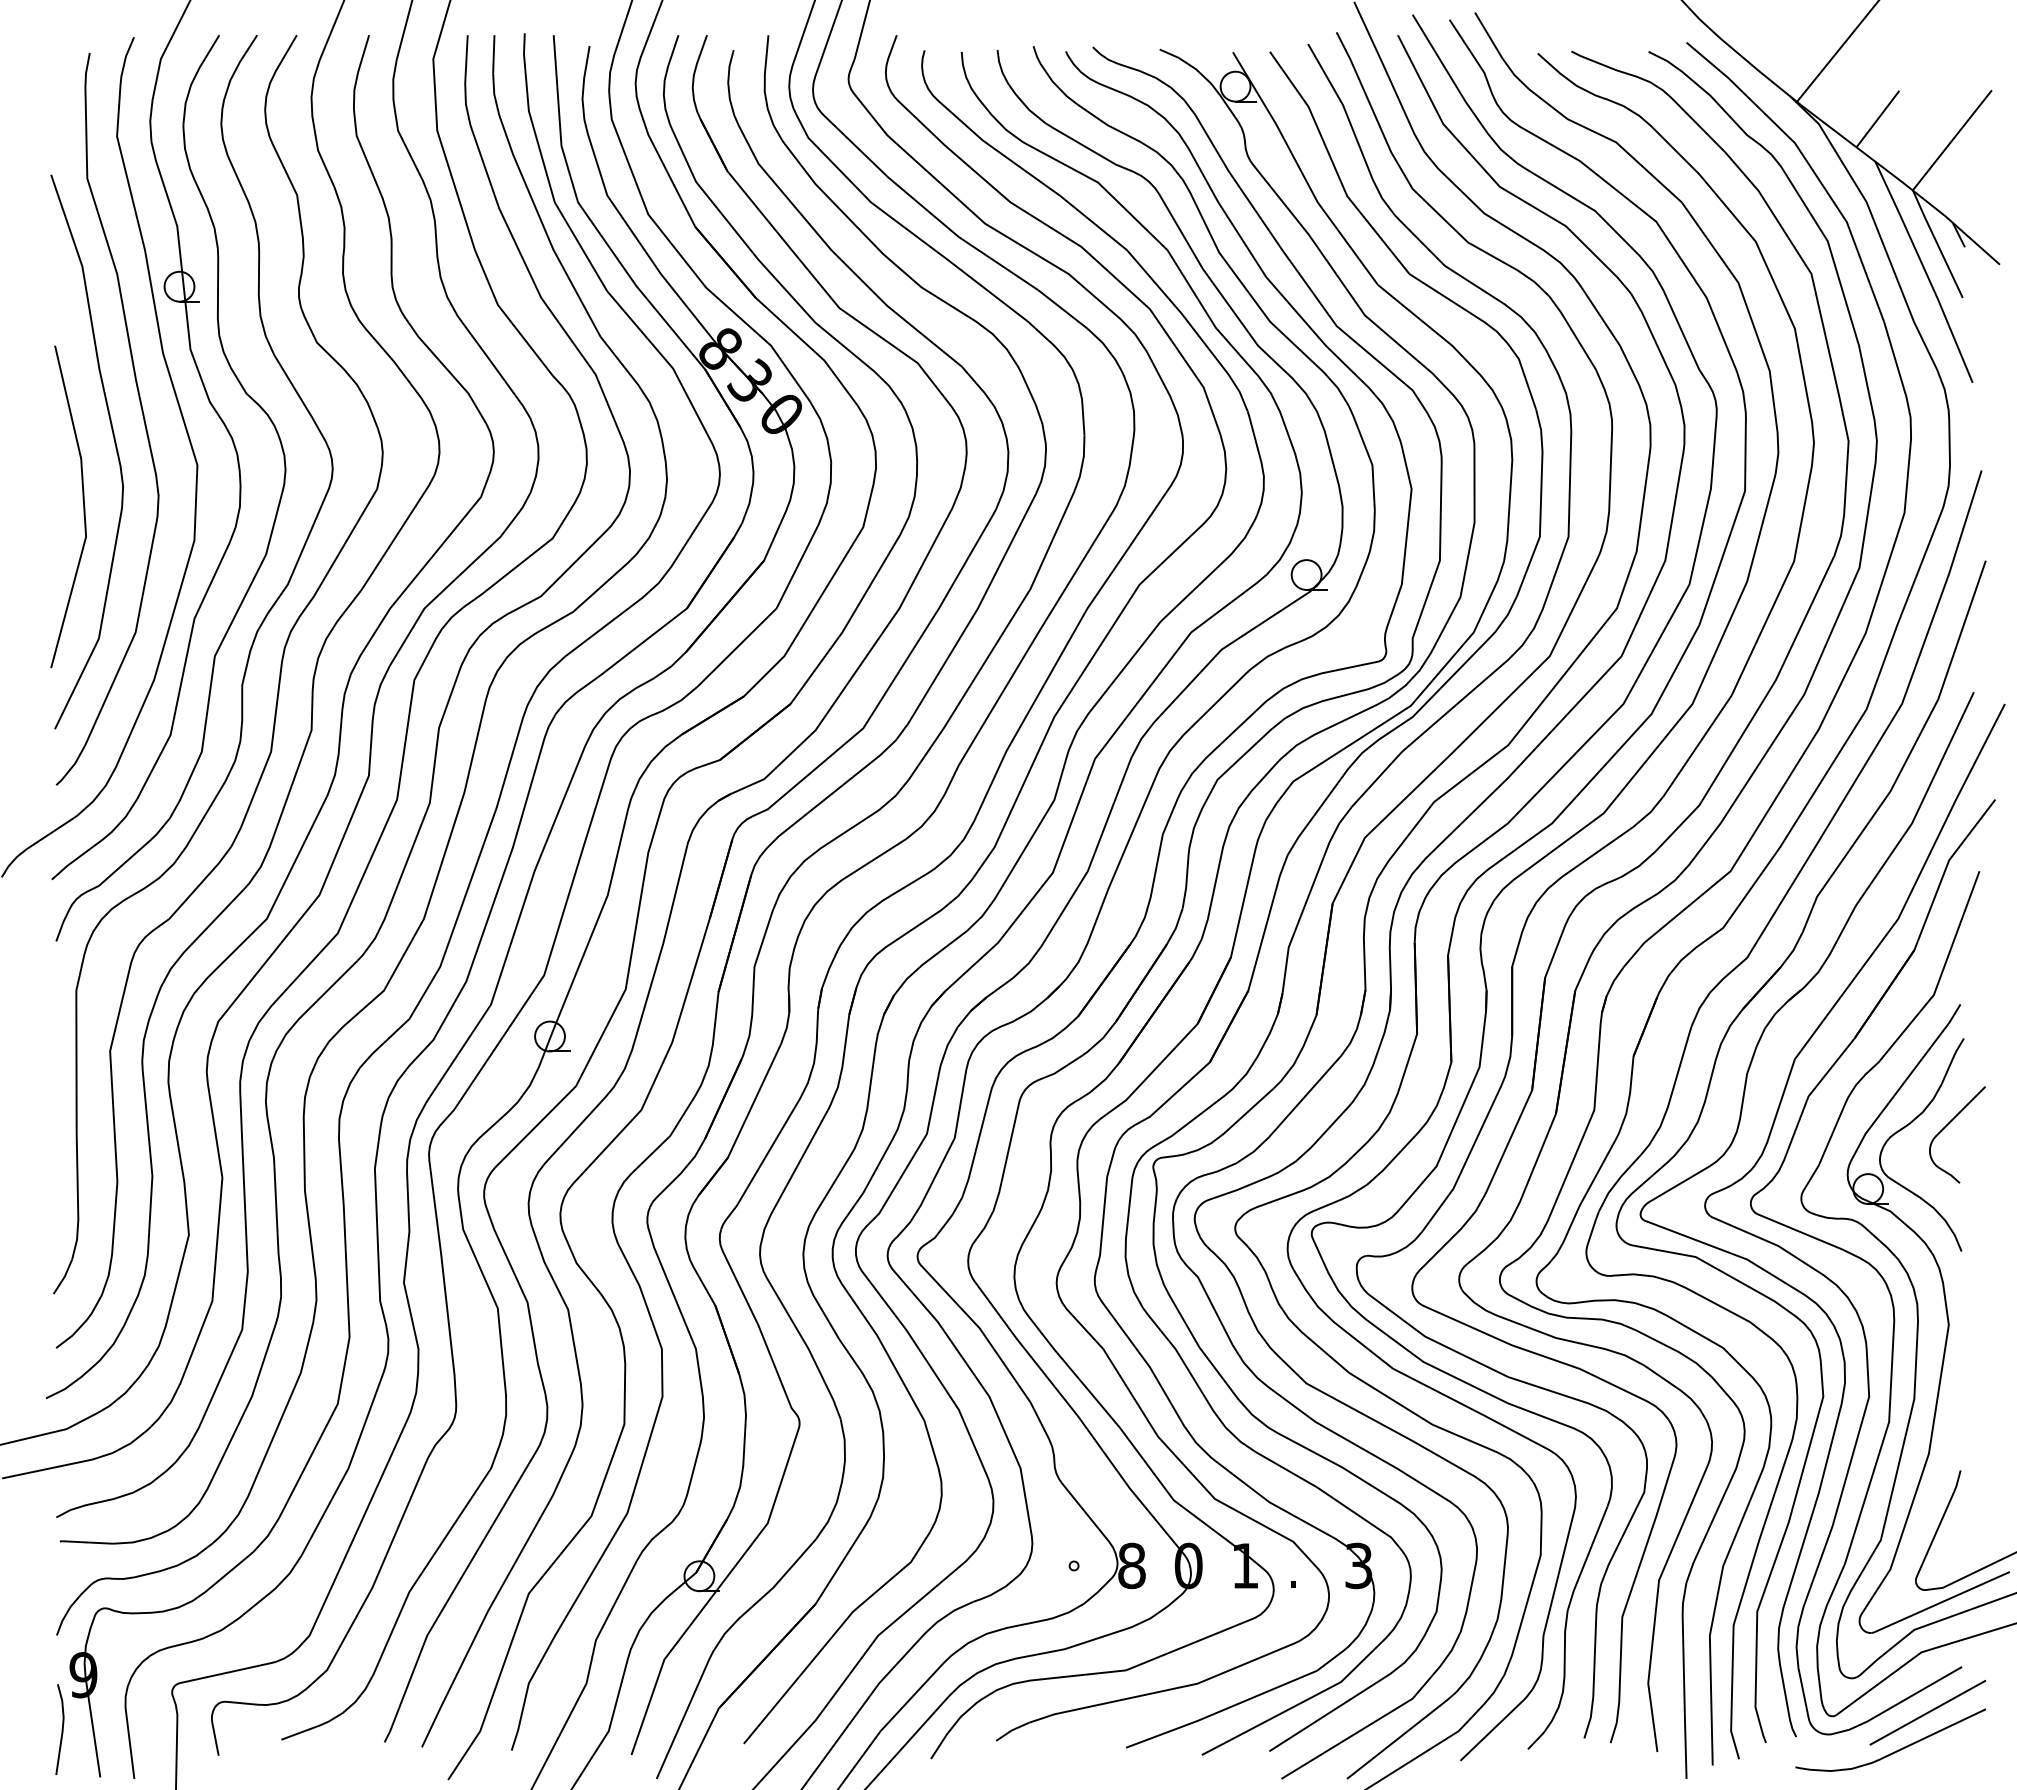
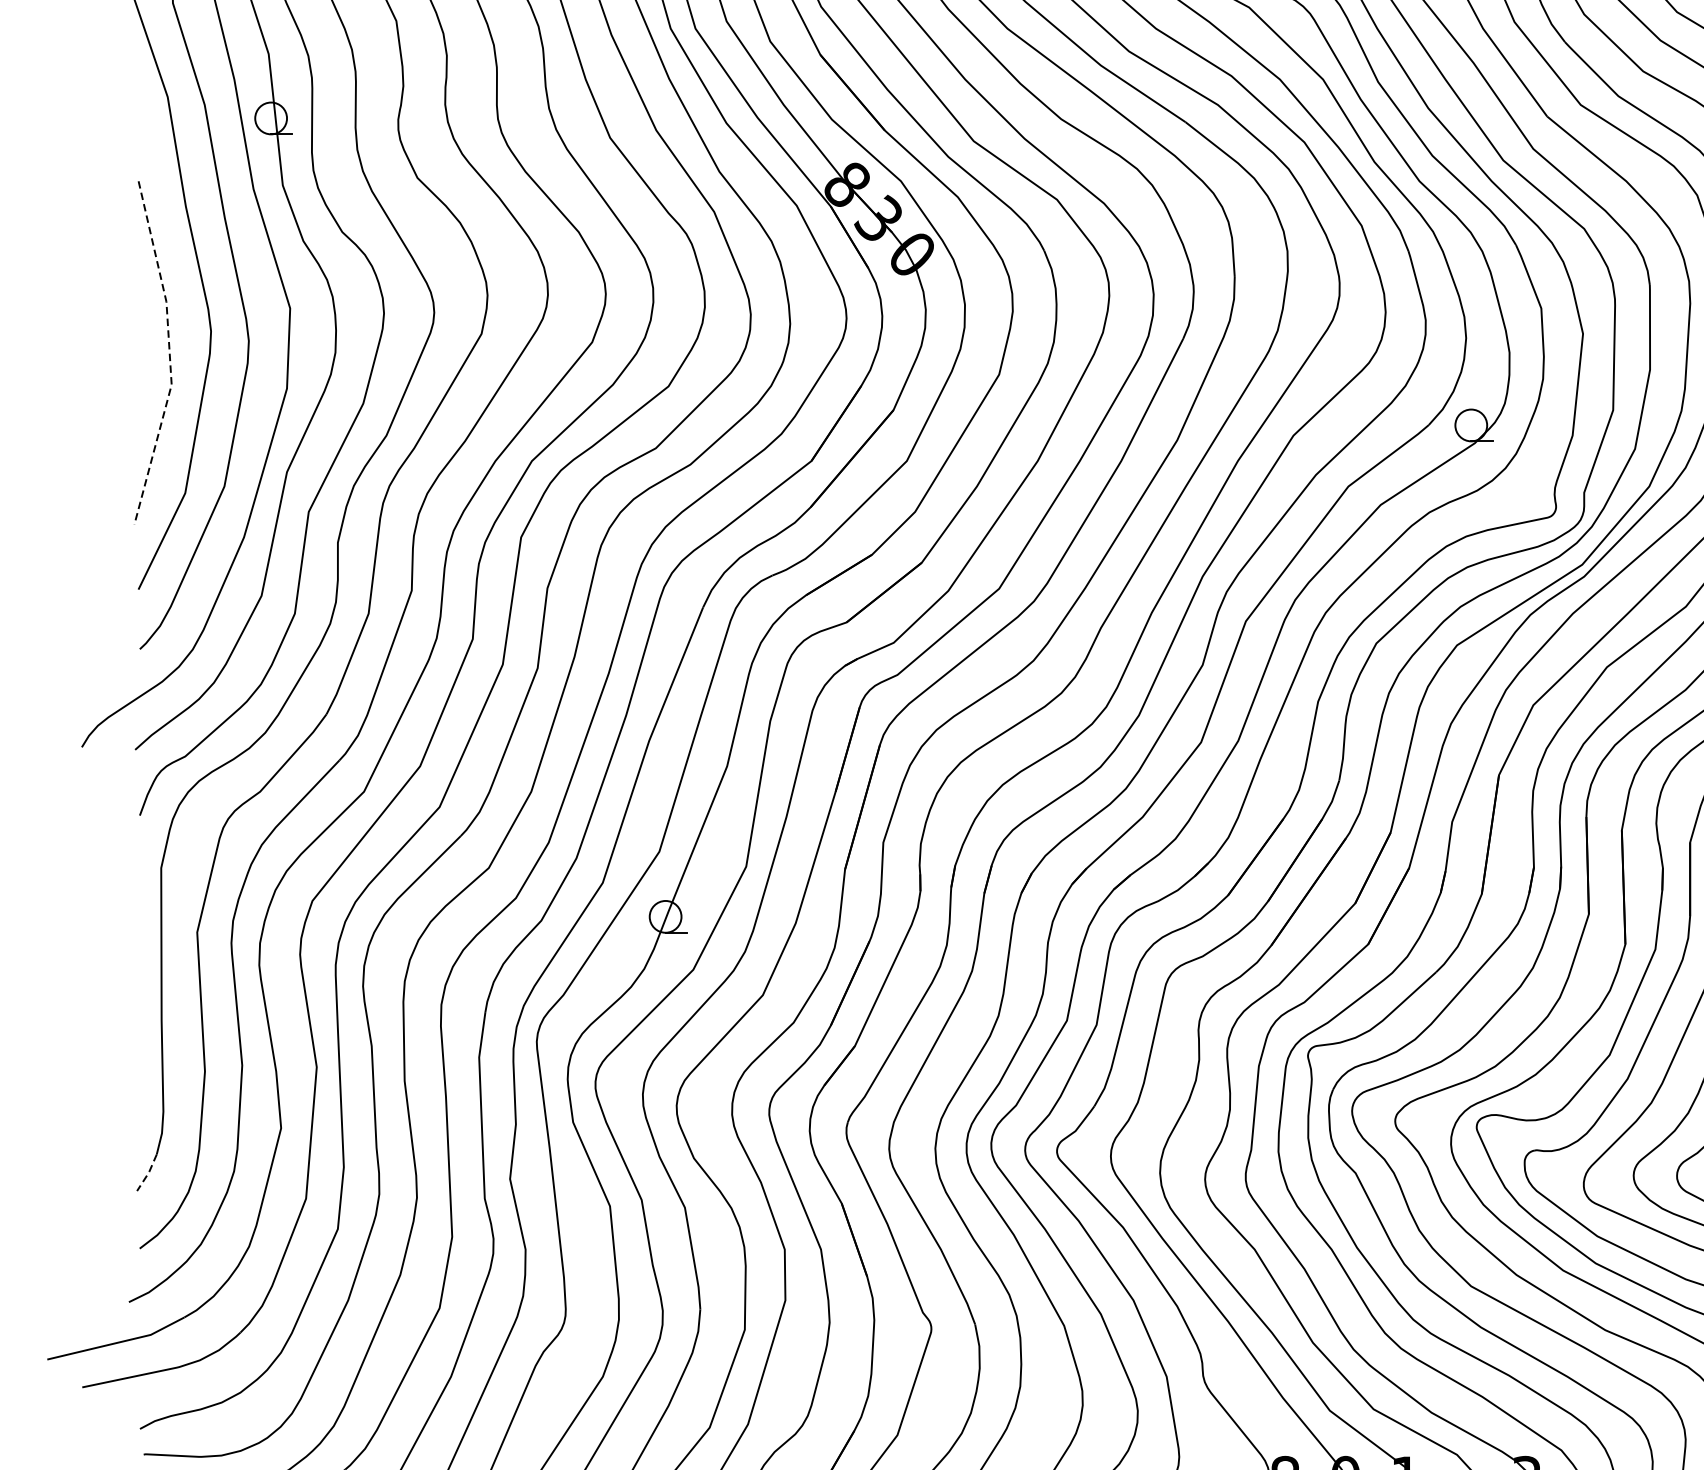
line: (84, 507) -> (169, 353), solid -> dashed
line: (64, 1276) -> (148, 1172), solid -> dashed

